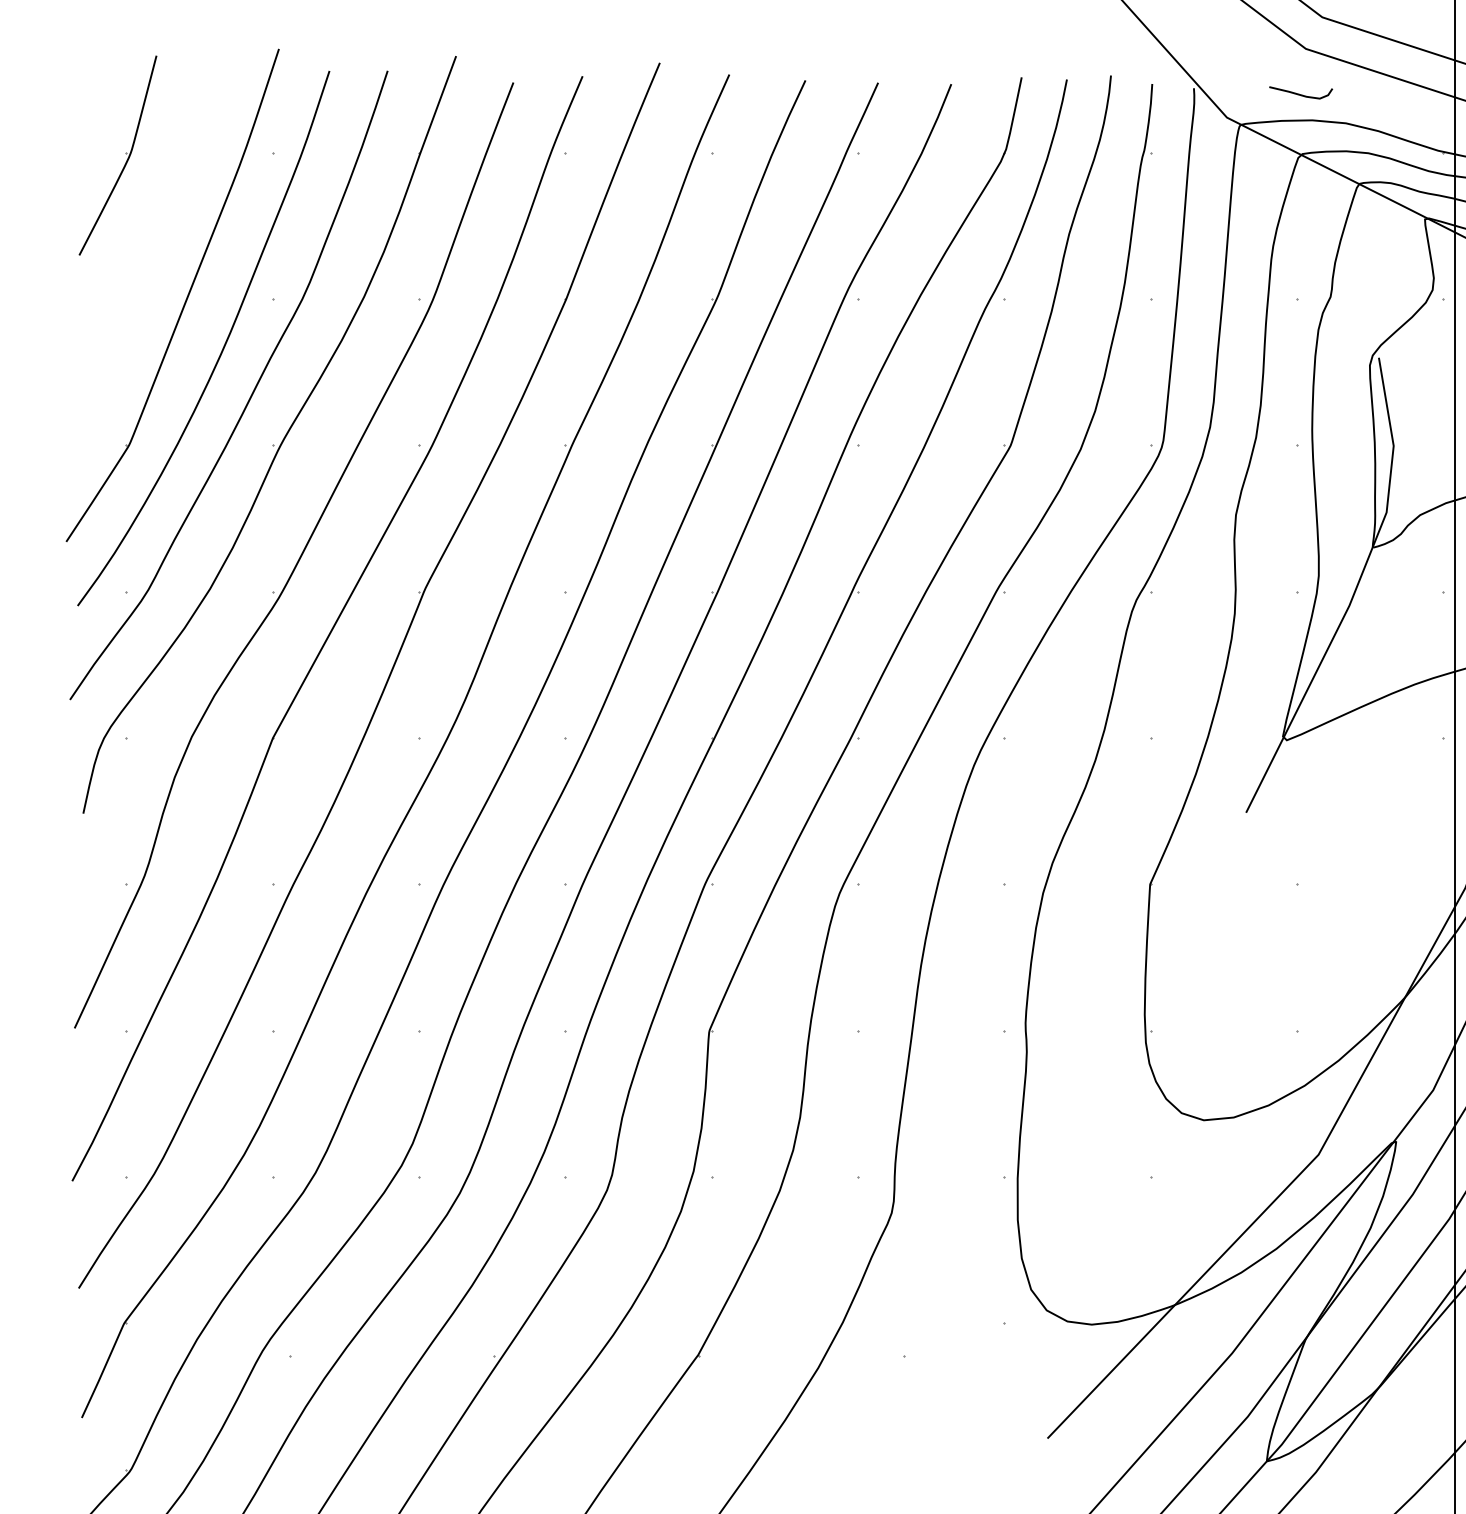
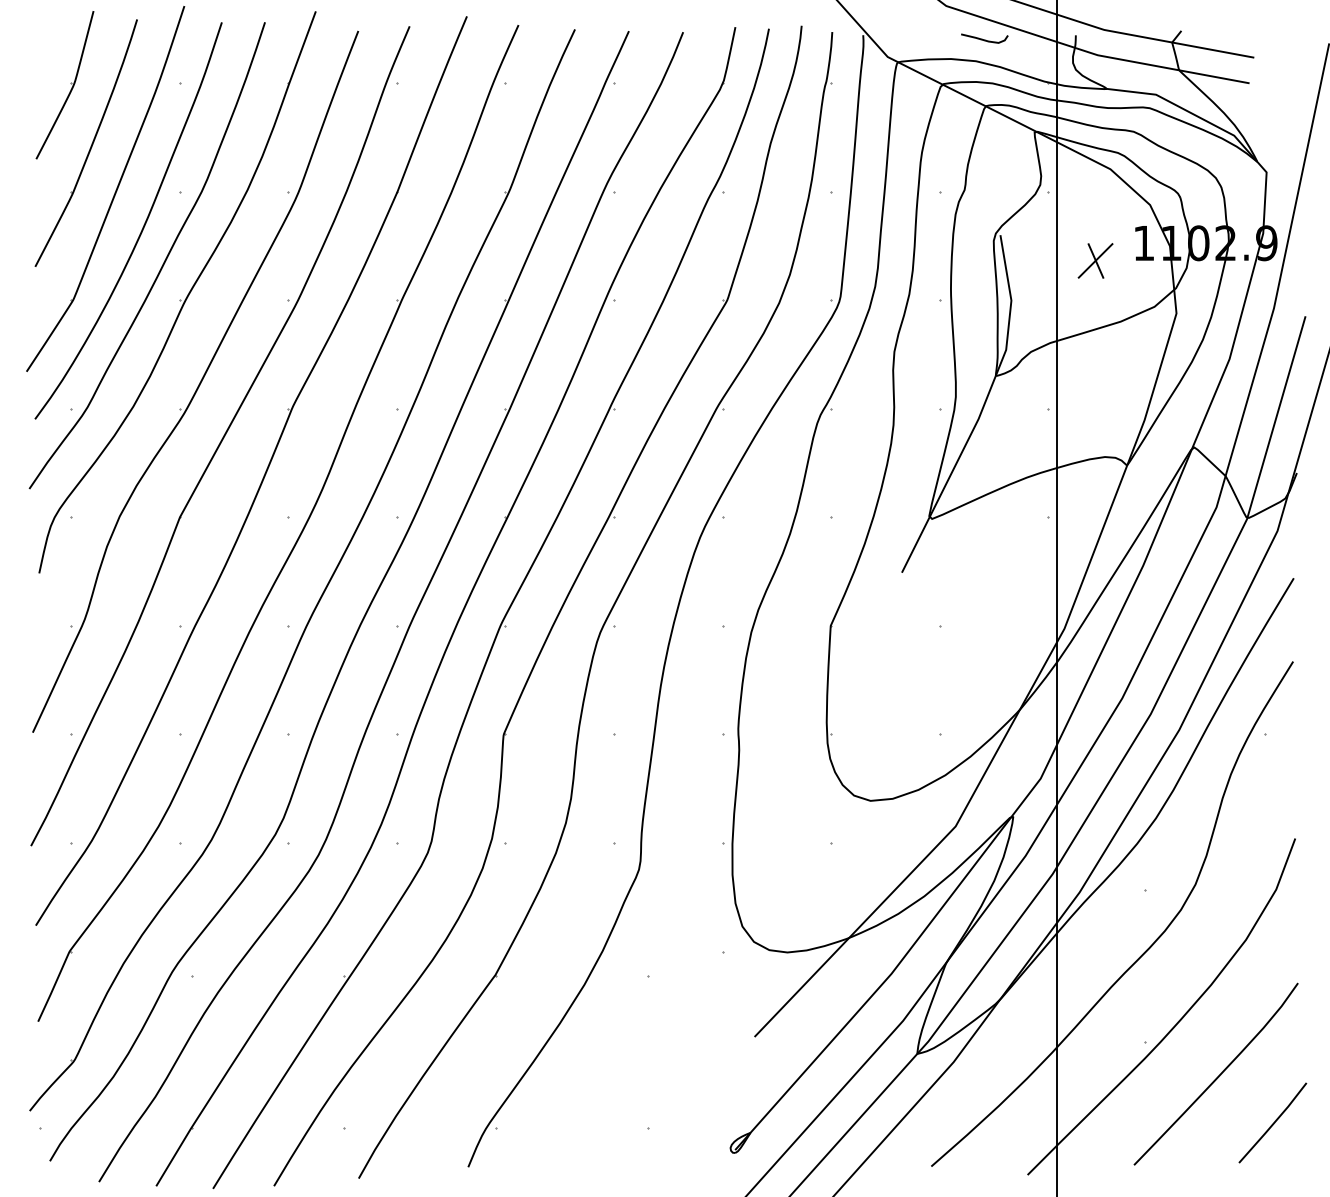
curve: (1300, 94) -> (984, 39), moved
part: (153, 234) -> (91, 143), added

